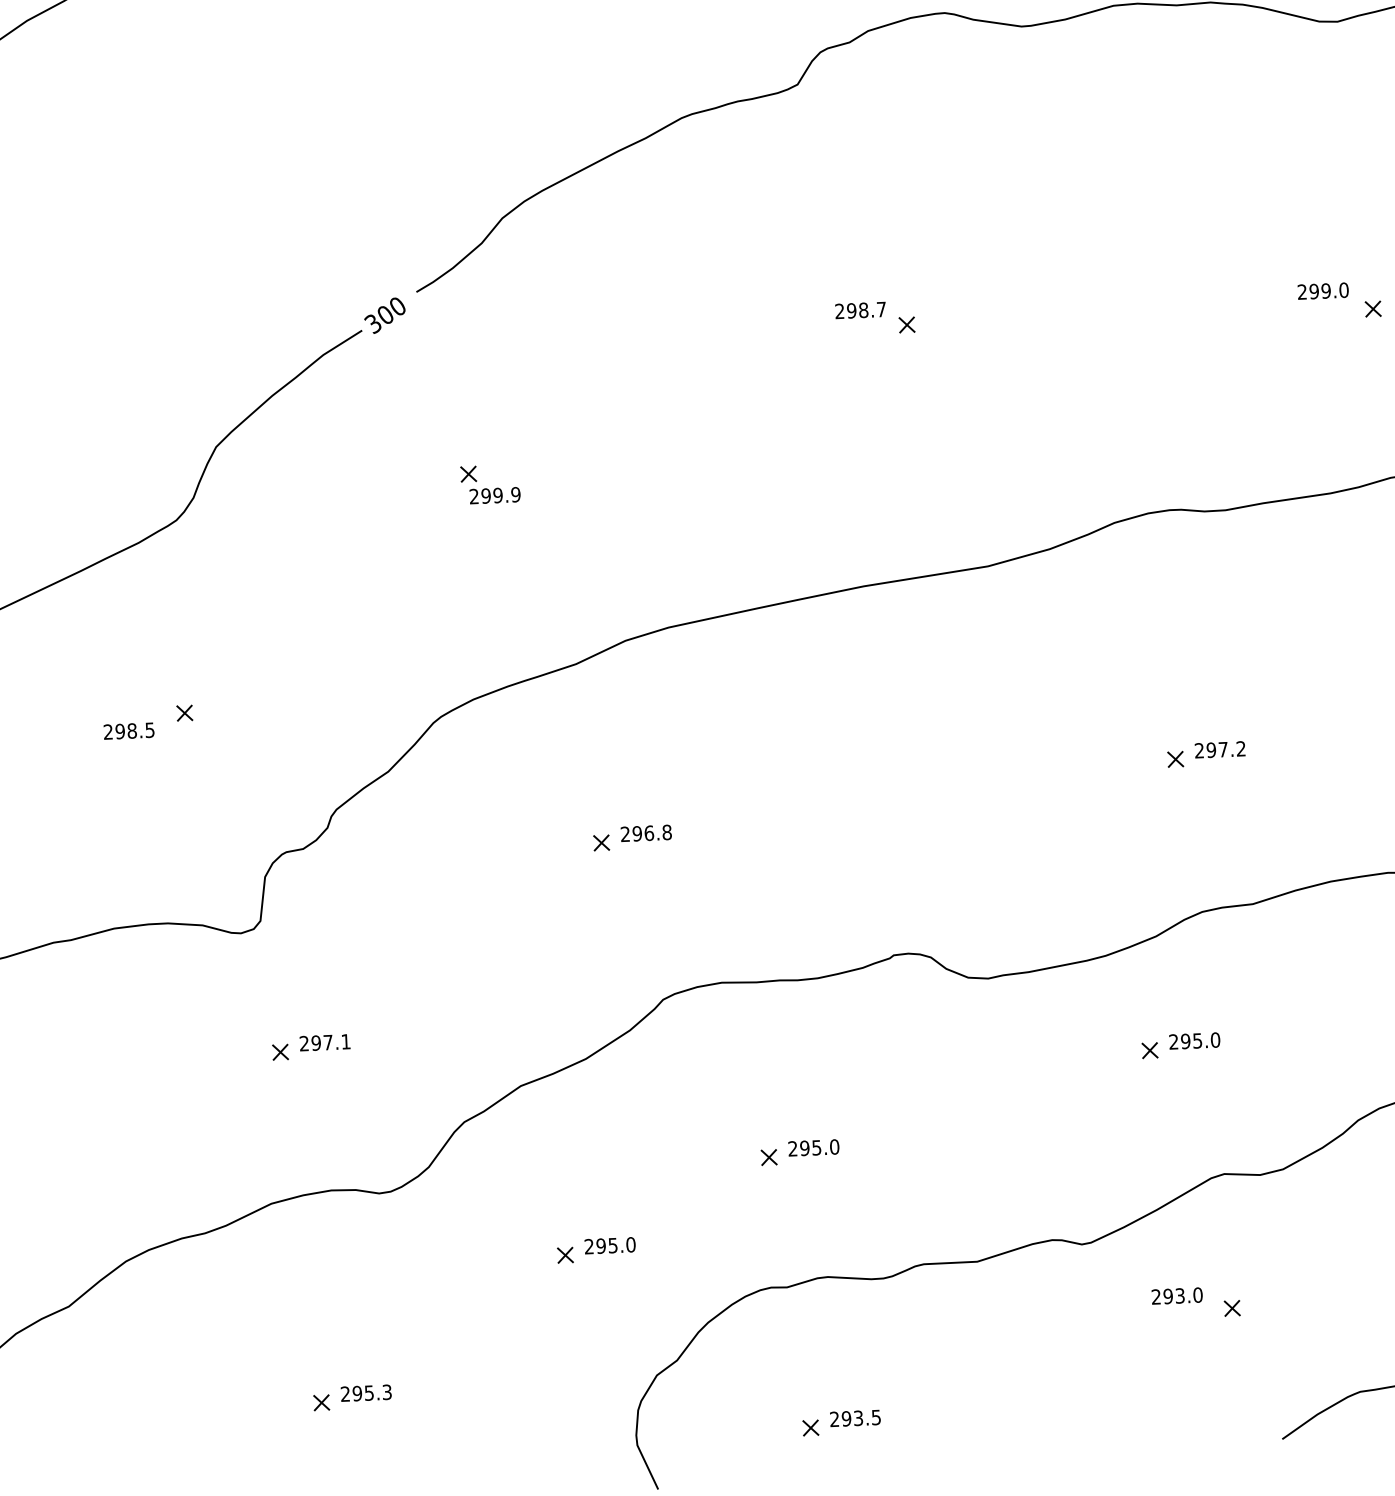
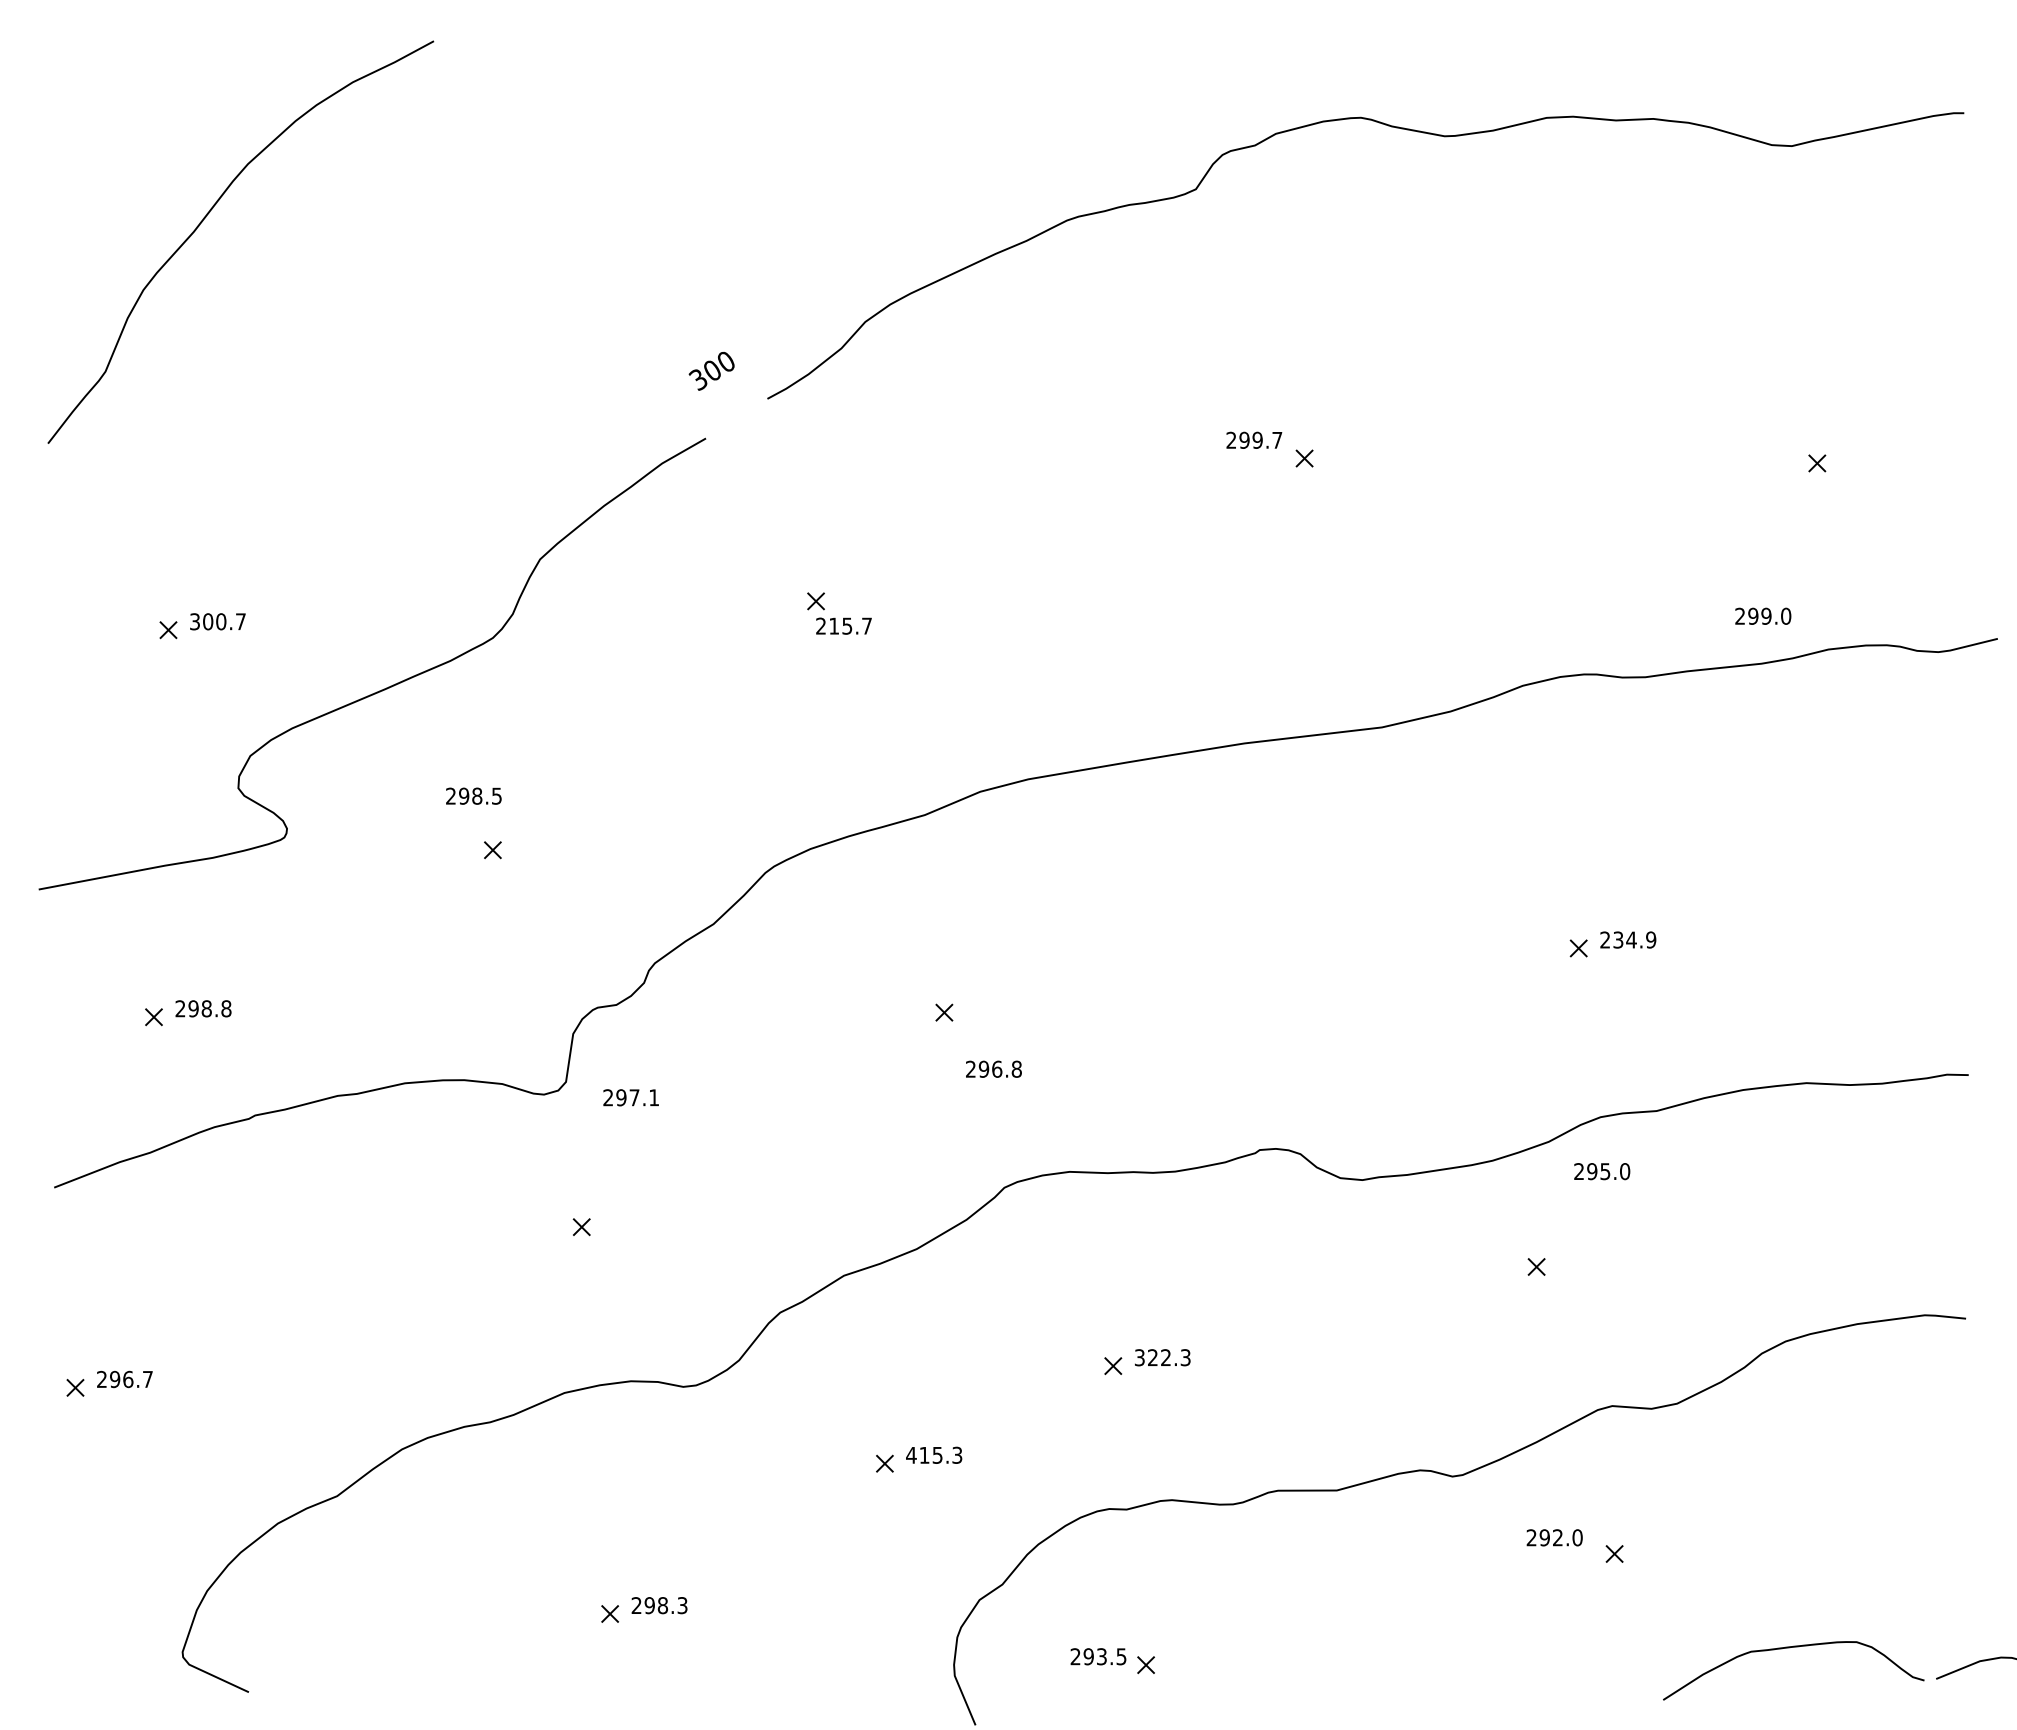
text: (1323, 290) -> (1763, 615), moved
text: (863, 310) -> (1257, 440), 298.7 -> 299.7
text: (384, 315) -> (711, 371), moved
text: (500, 494) -> (850, 625), 299.9 -> 215.7
text: (128, 730) -> (473, 795), moved
text: (1225, 749) -> (1634, 939), 297.2 -> 234.9
text: (645, 832) -> (993, 1068), moved
text: (1195, 1040) -> (1602, 1171), moved
text: (324, 1042) -> (630, 1097), moved
text: (813, 1147) -> (1162, 1357), 295.0 -> 322.3
text: (610, 1244) -> (934, 1454), 295.0 -> 415.3
text: (1179, 1295) -> (1557, 1537), 293.0 -> 292.0
text: (368, 1393) -> (662, 1605), 295.3 -> 298.3
text: (855, 1418) -> (1098, 1656), moved

